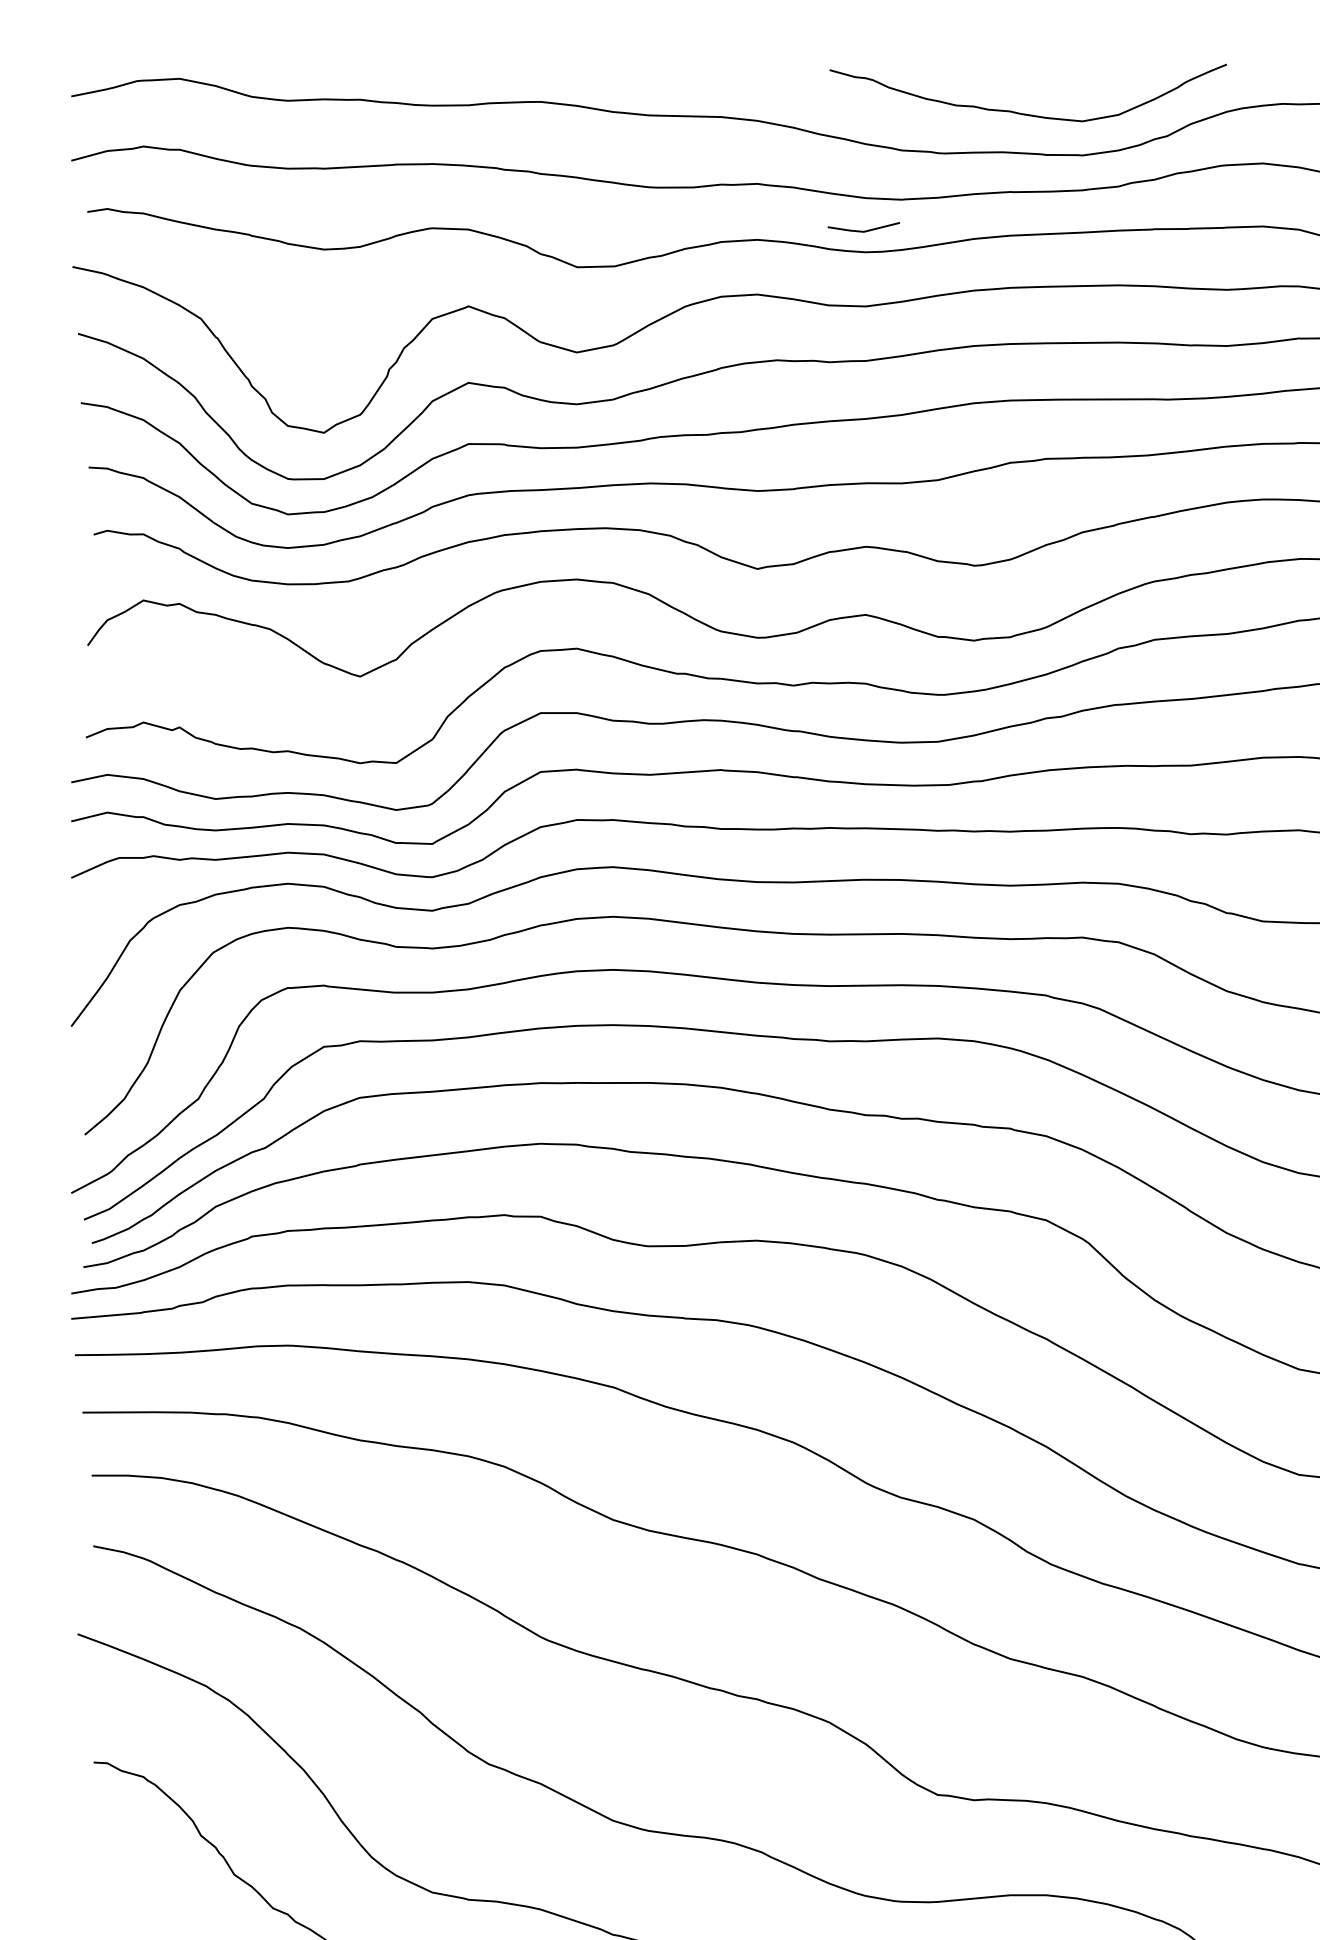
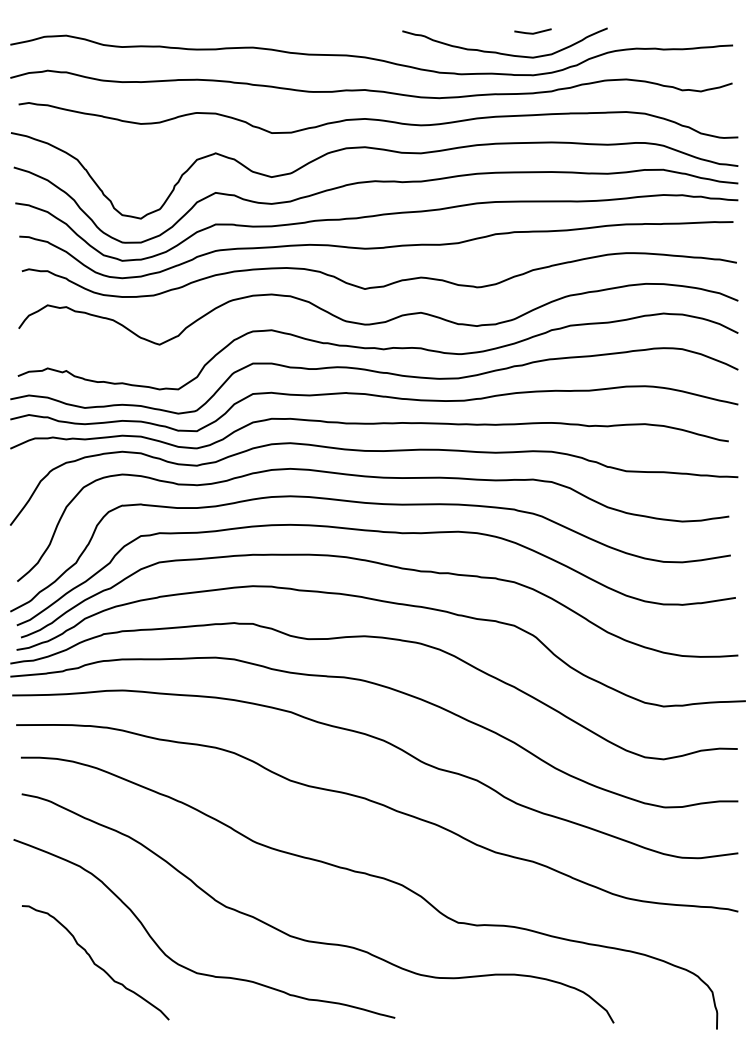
line: (862, 229) -> (532, 32), moved

